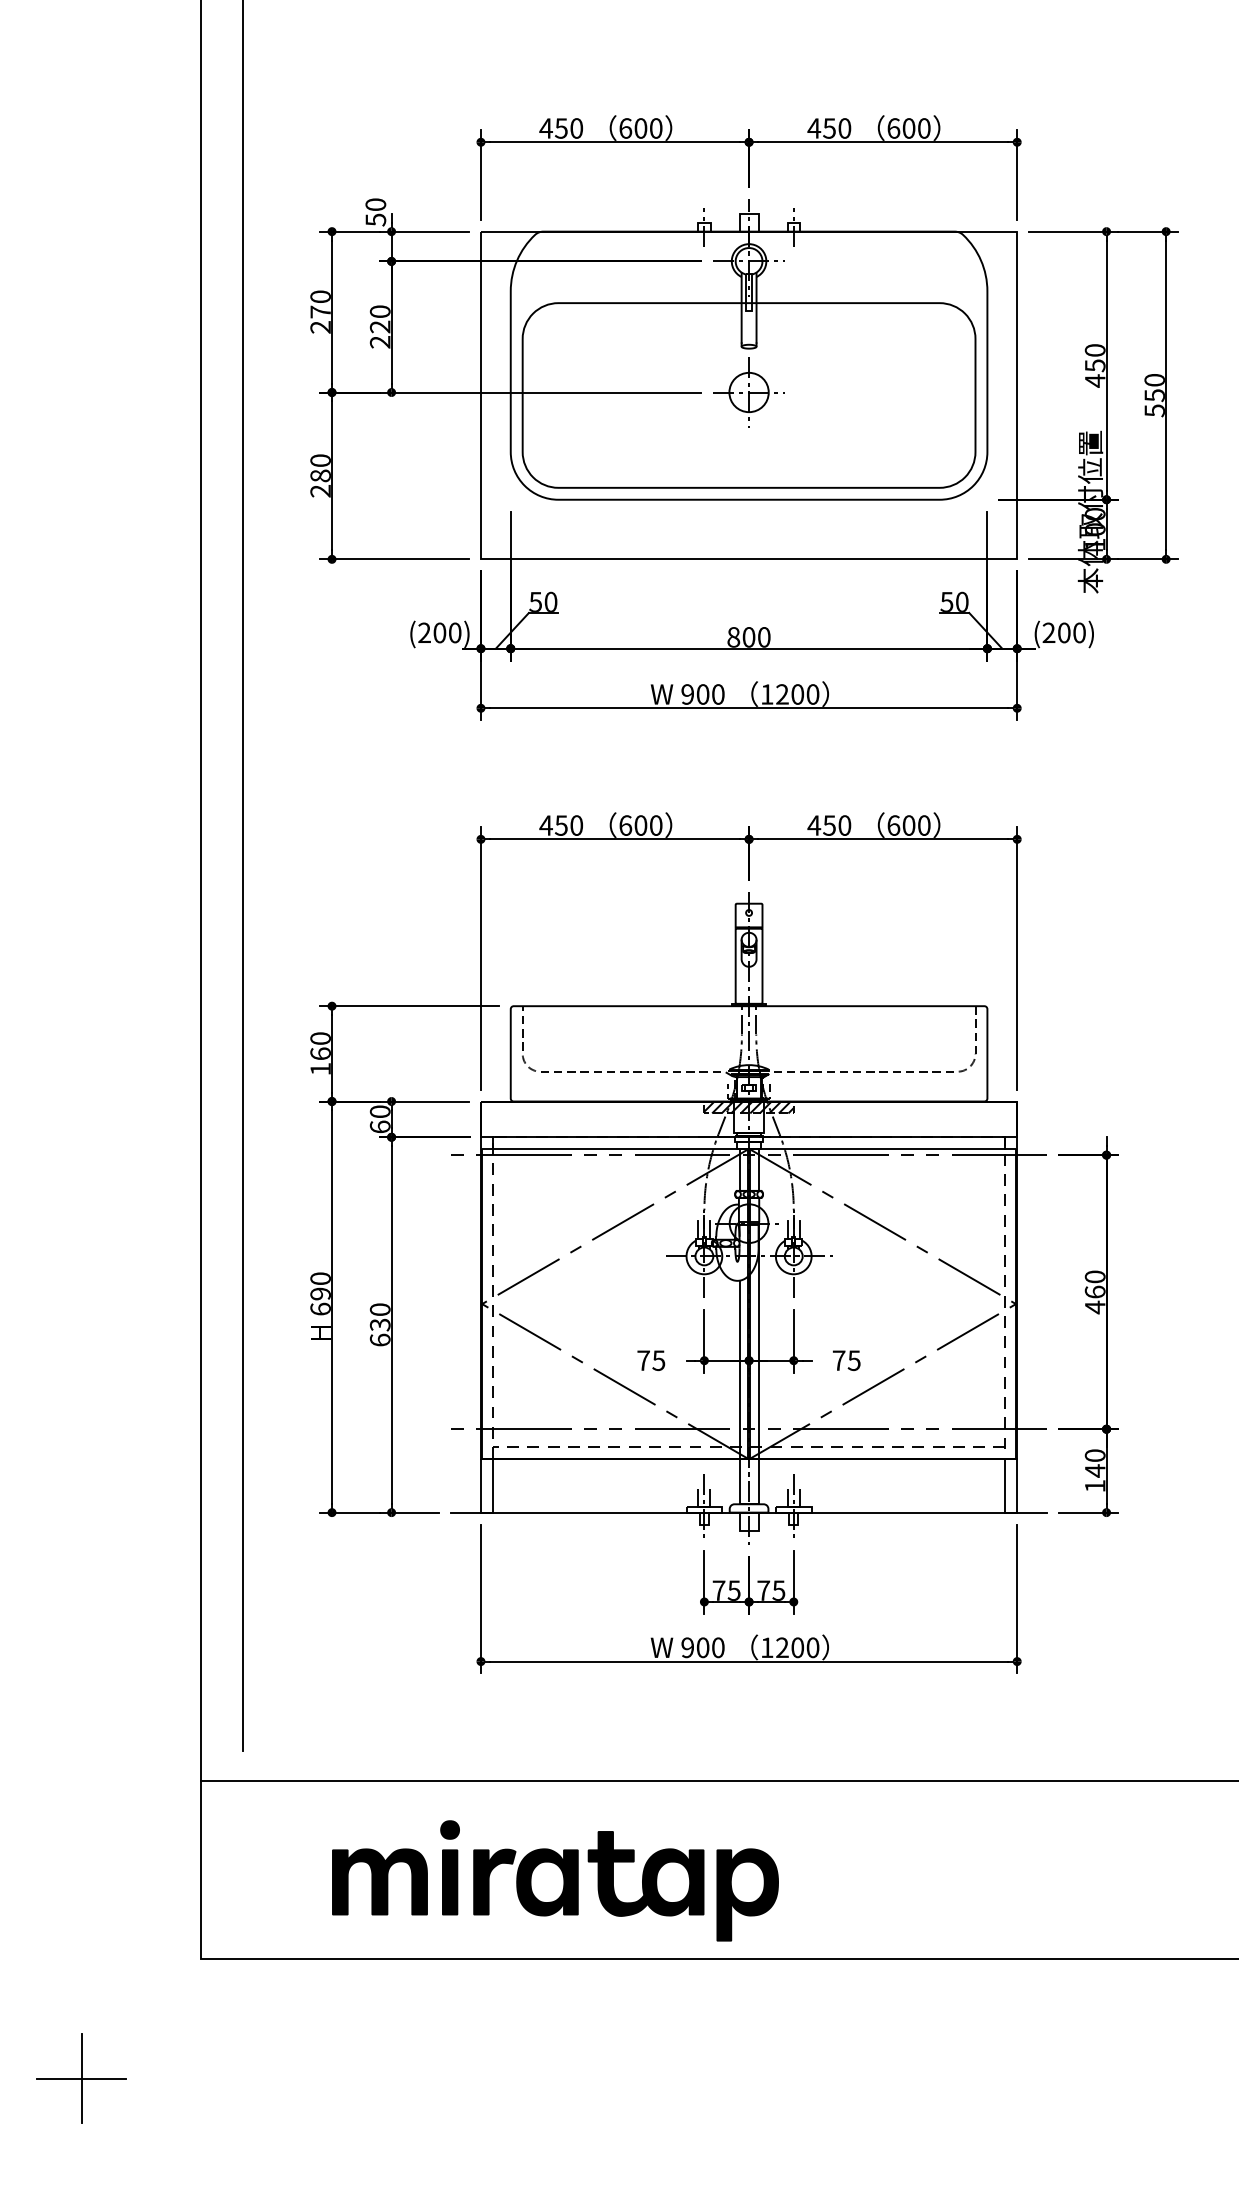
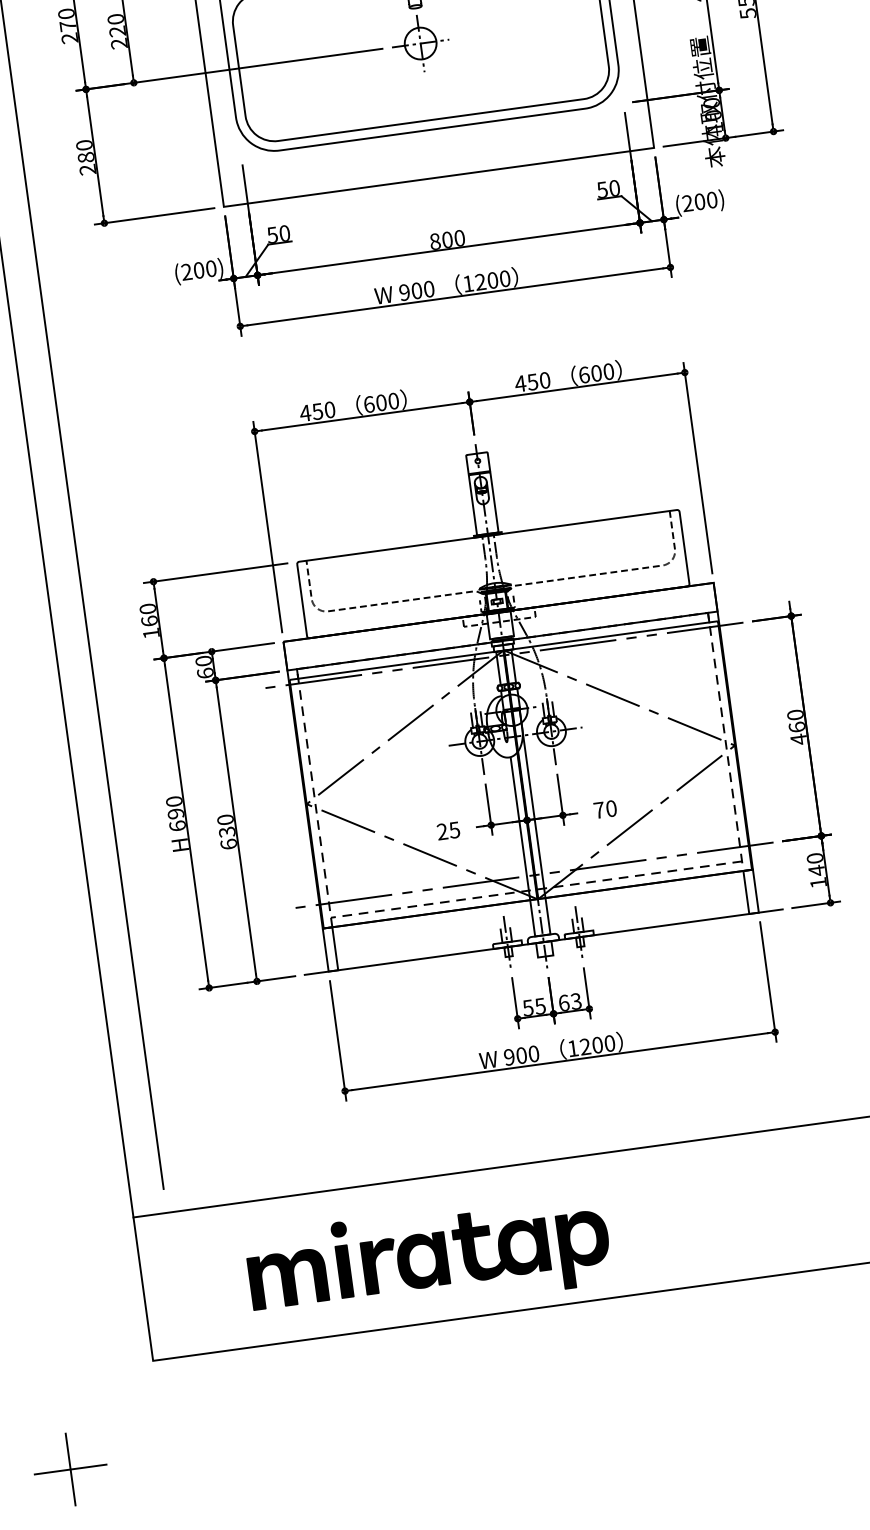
hatch: (748, 1107) -> (498, 617), removed
text: (643, 1360) -> (442, 831), 75 -> 25
text: (853, 1360) -> (610, 808), 75 -> 70
text: (718, 1590) -> (527, 1007), 75 -> 55
text: (771, 1590) -> (570, 1002), 75 -> 63

